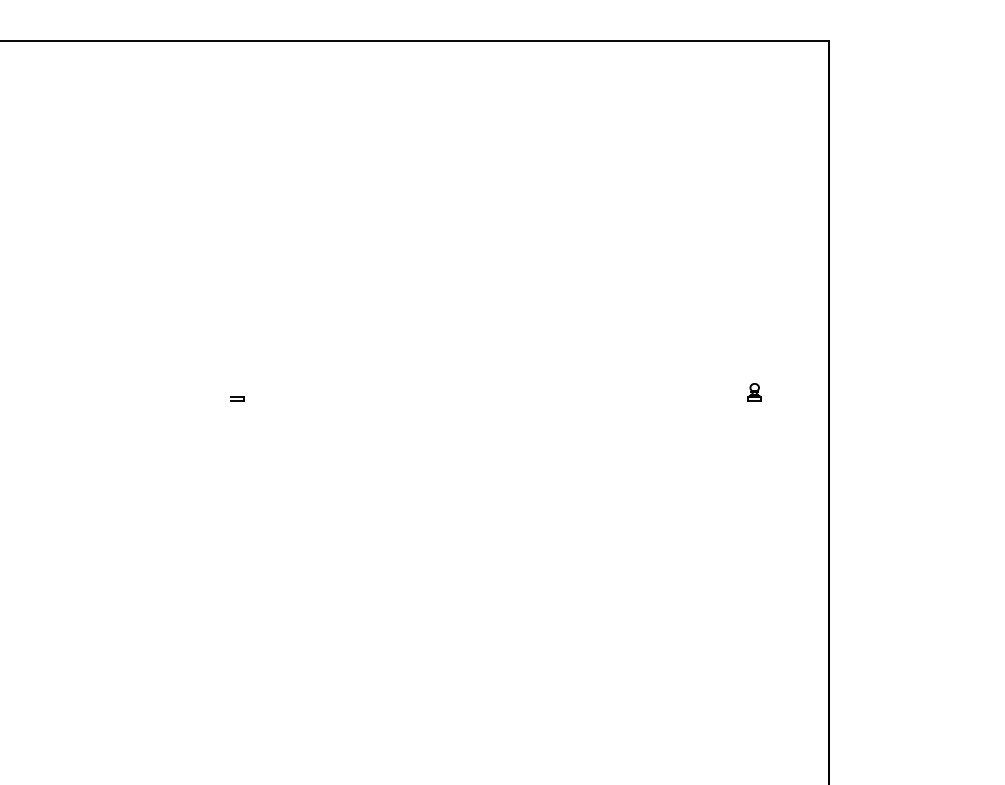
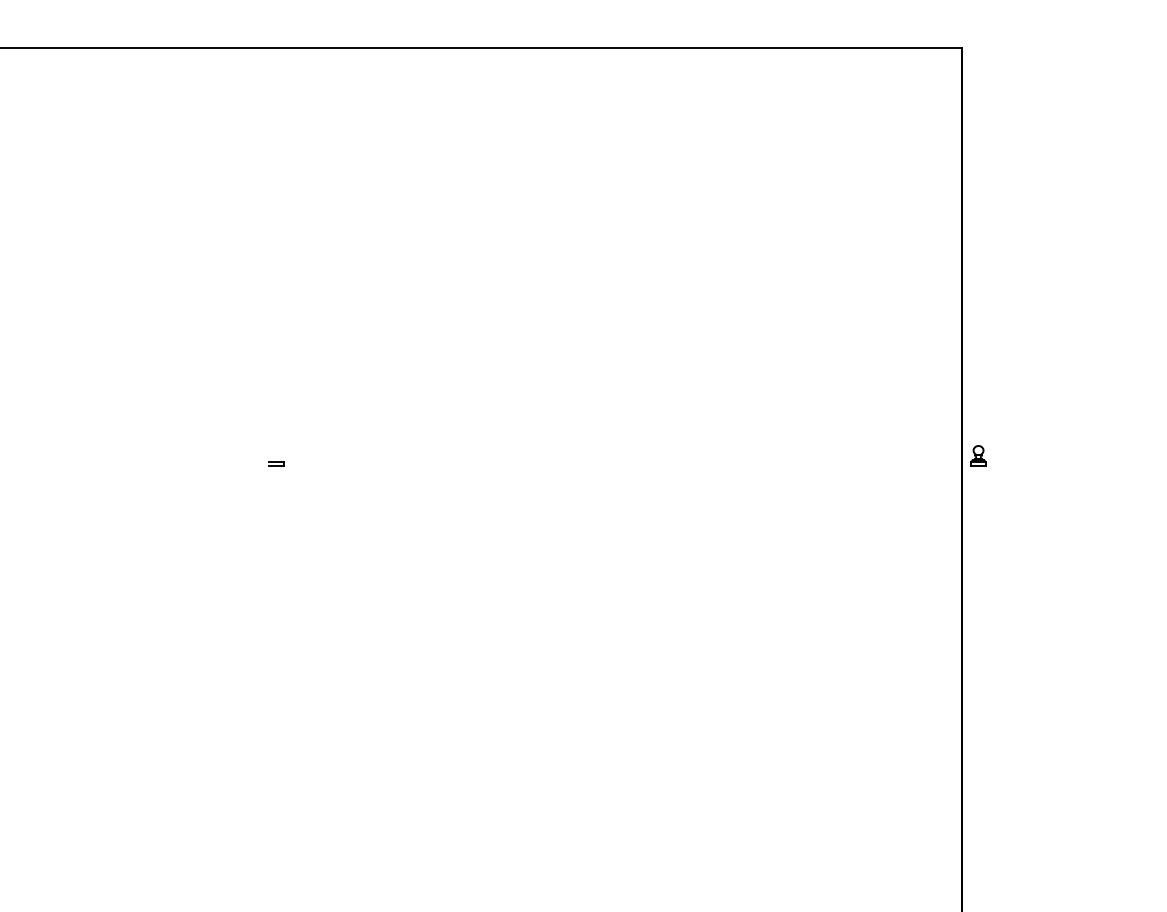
part: (754, 392) -> (978, 456), moved

